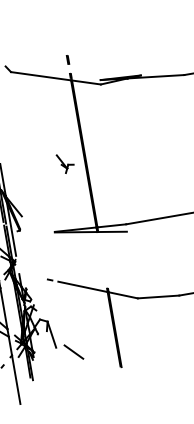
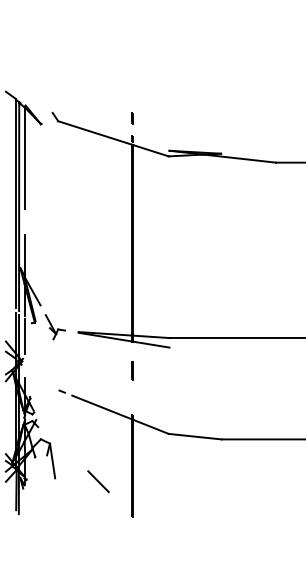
part: (65, 163) -> (54, 327), moved
line: (101, 254) -> (132, 370), added
line: (73, 351) -> (98, 481), moved

